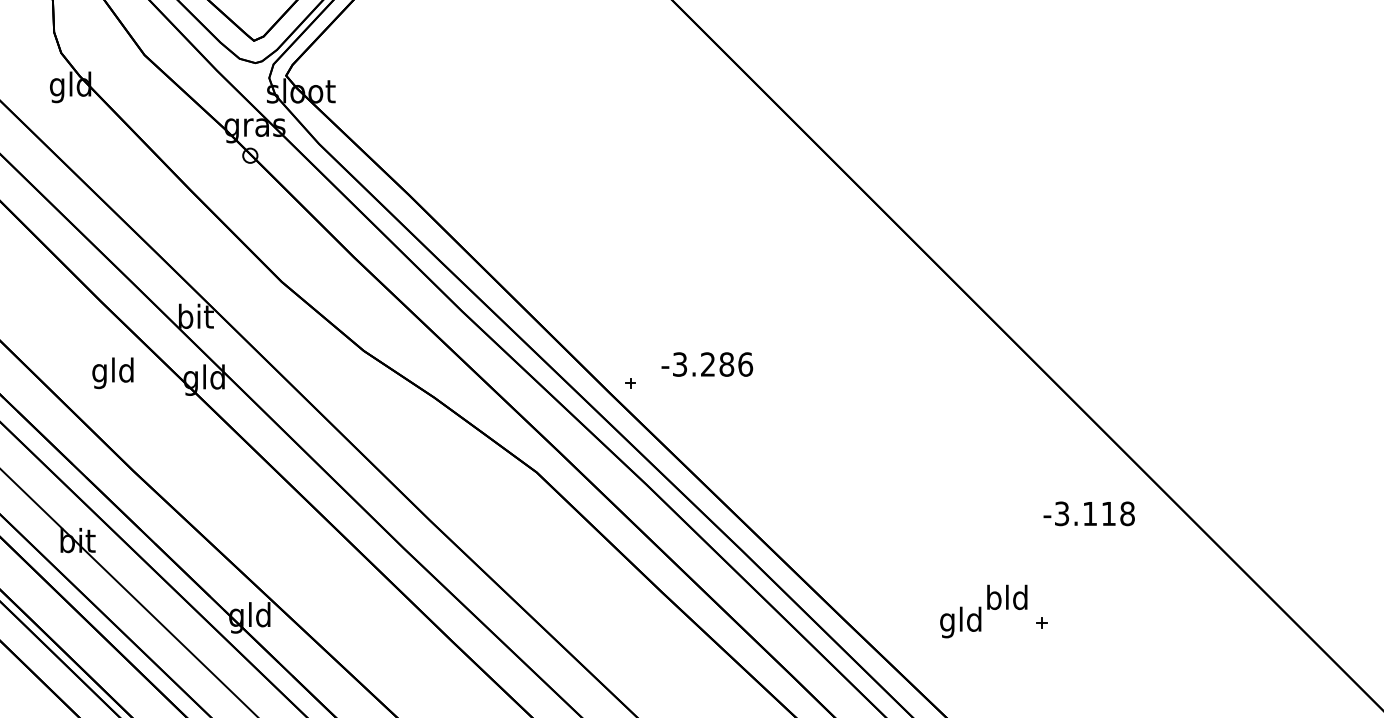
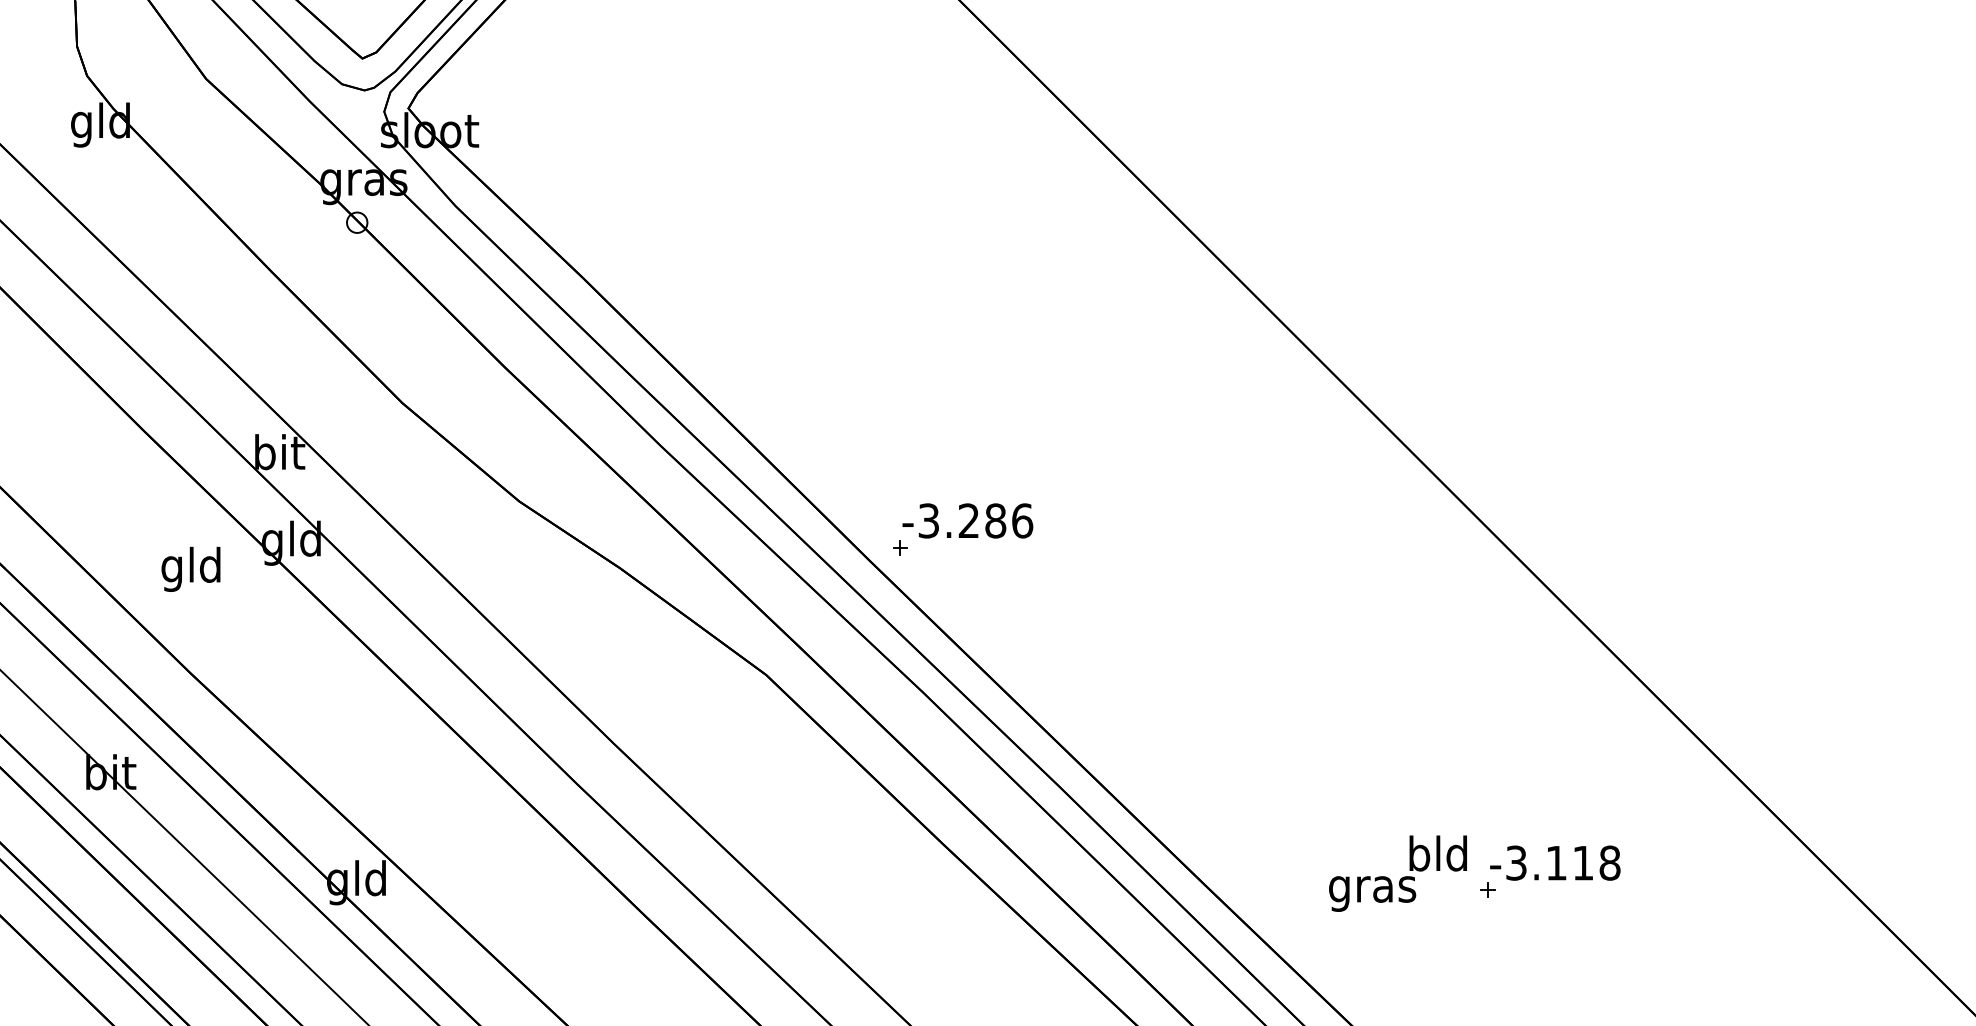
text: (707, 364) -> (967, 520), moved
text: (112, 372) -> (190, 568), moved
text: (1089, 513) -> (1555, 862), moved
text: (961, 621) -> (1372, 888), gld -> gras

